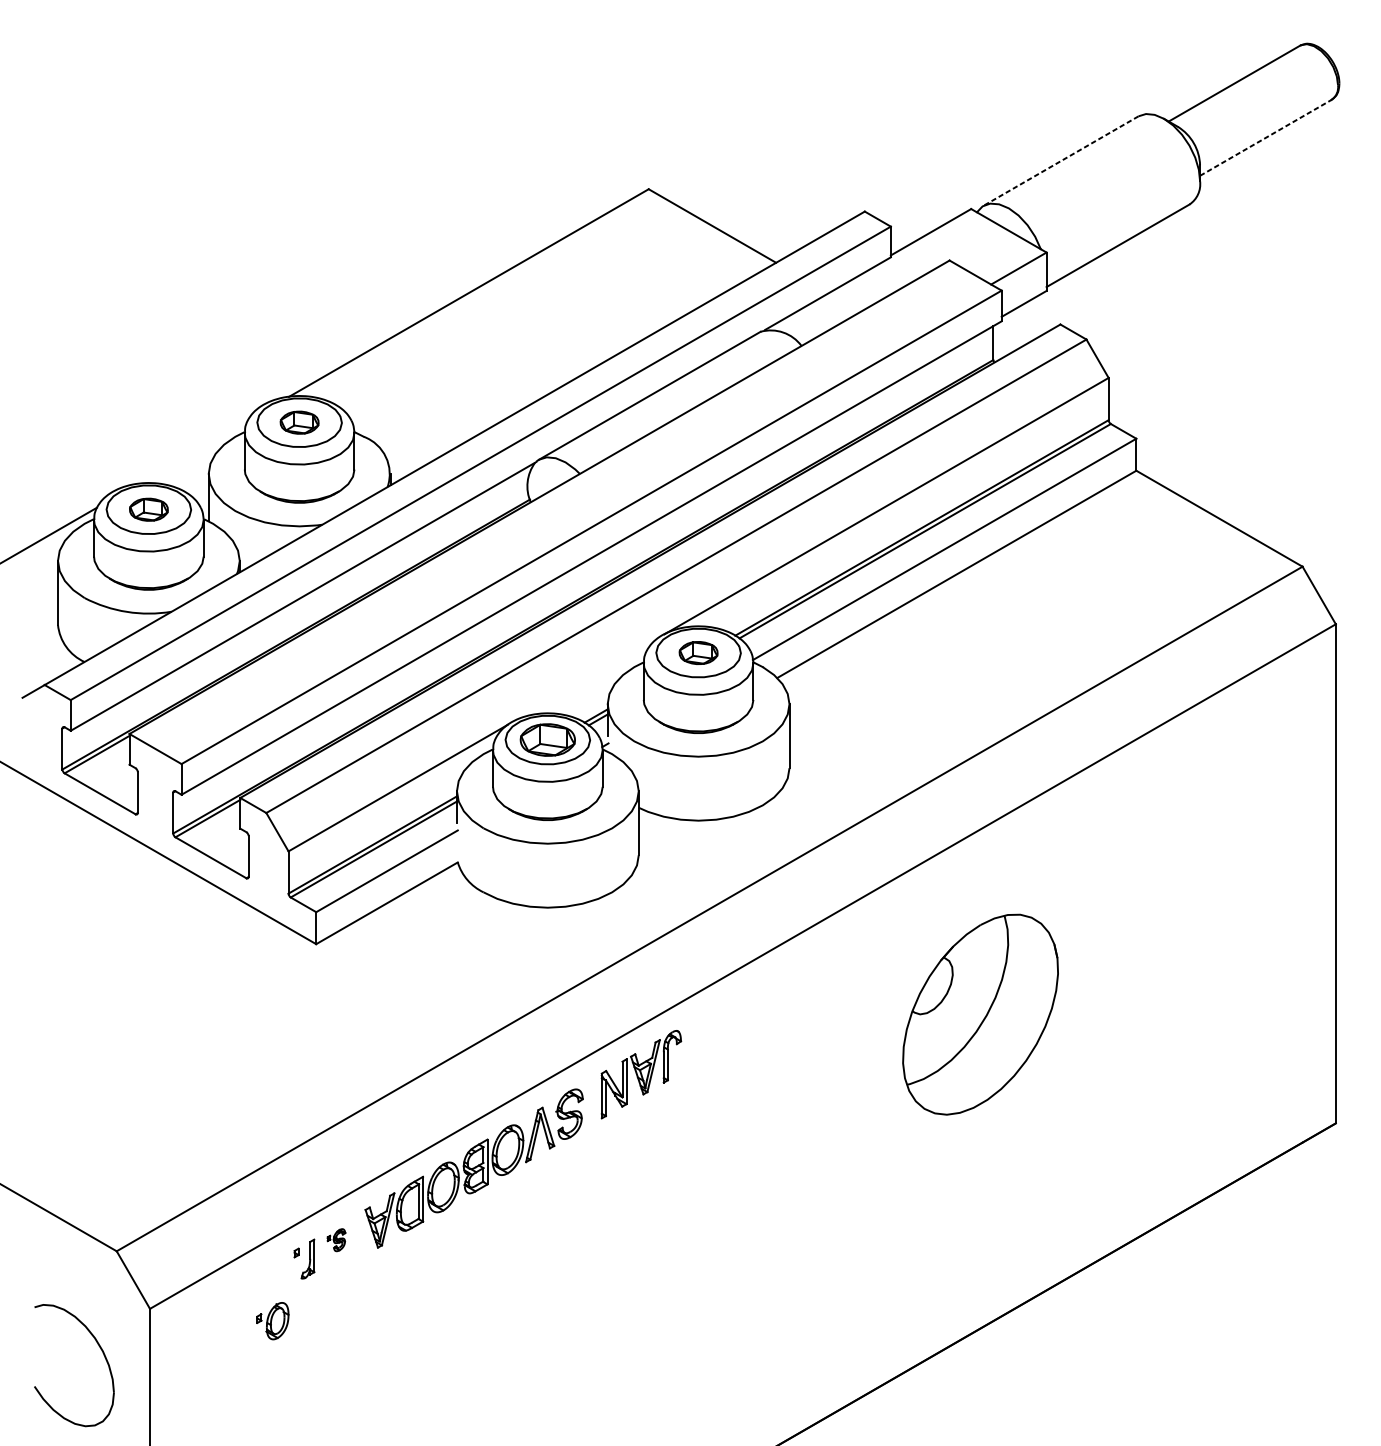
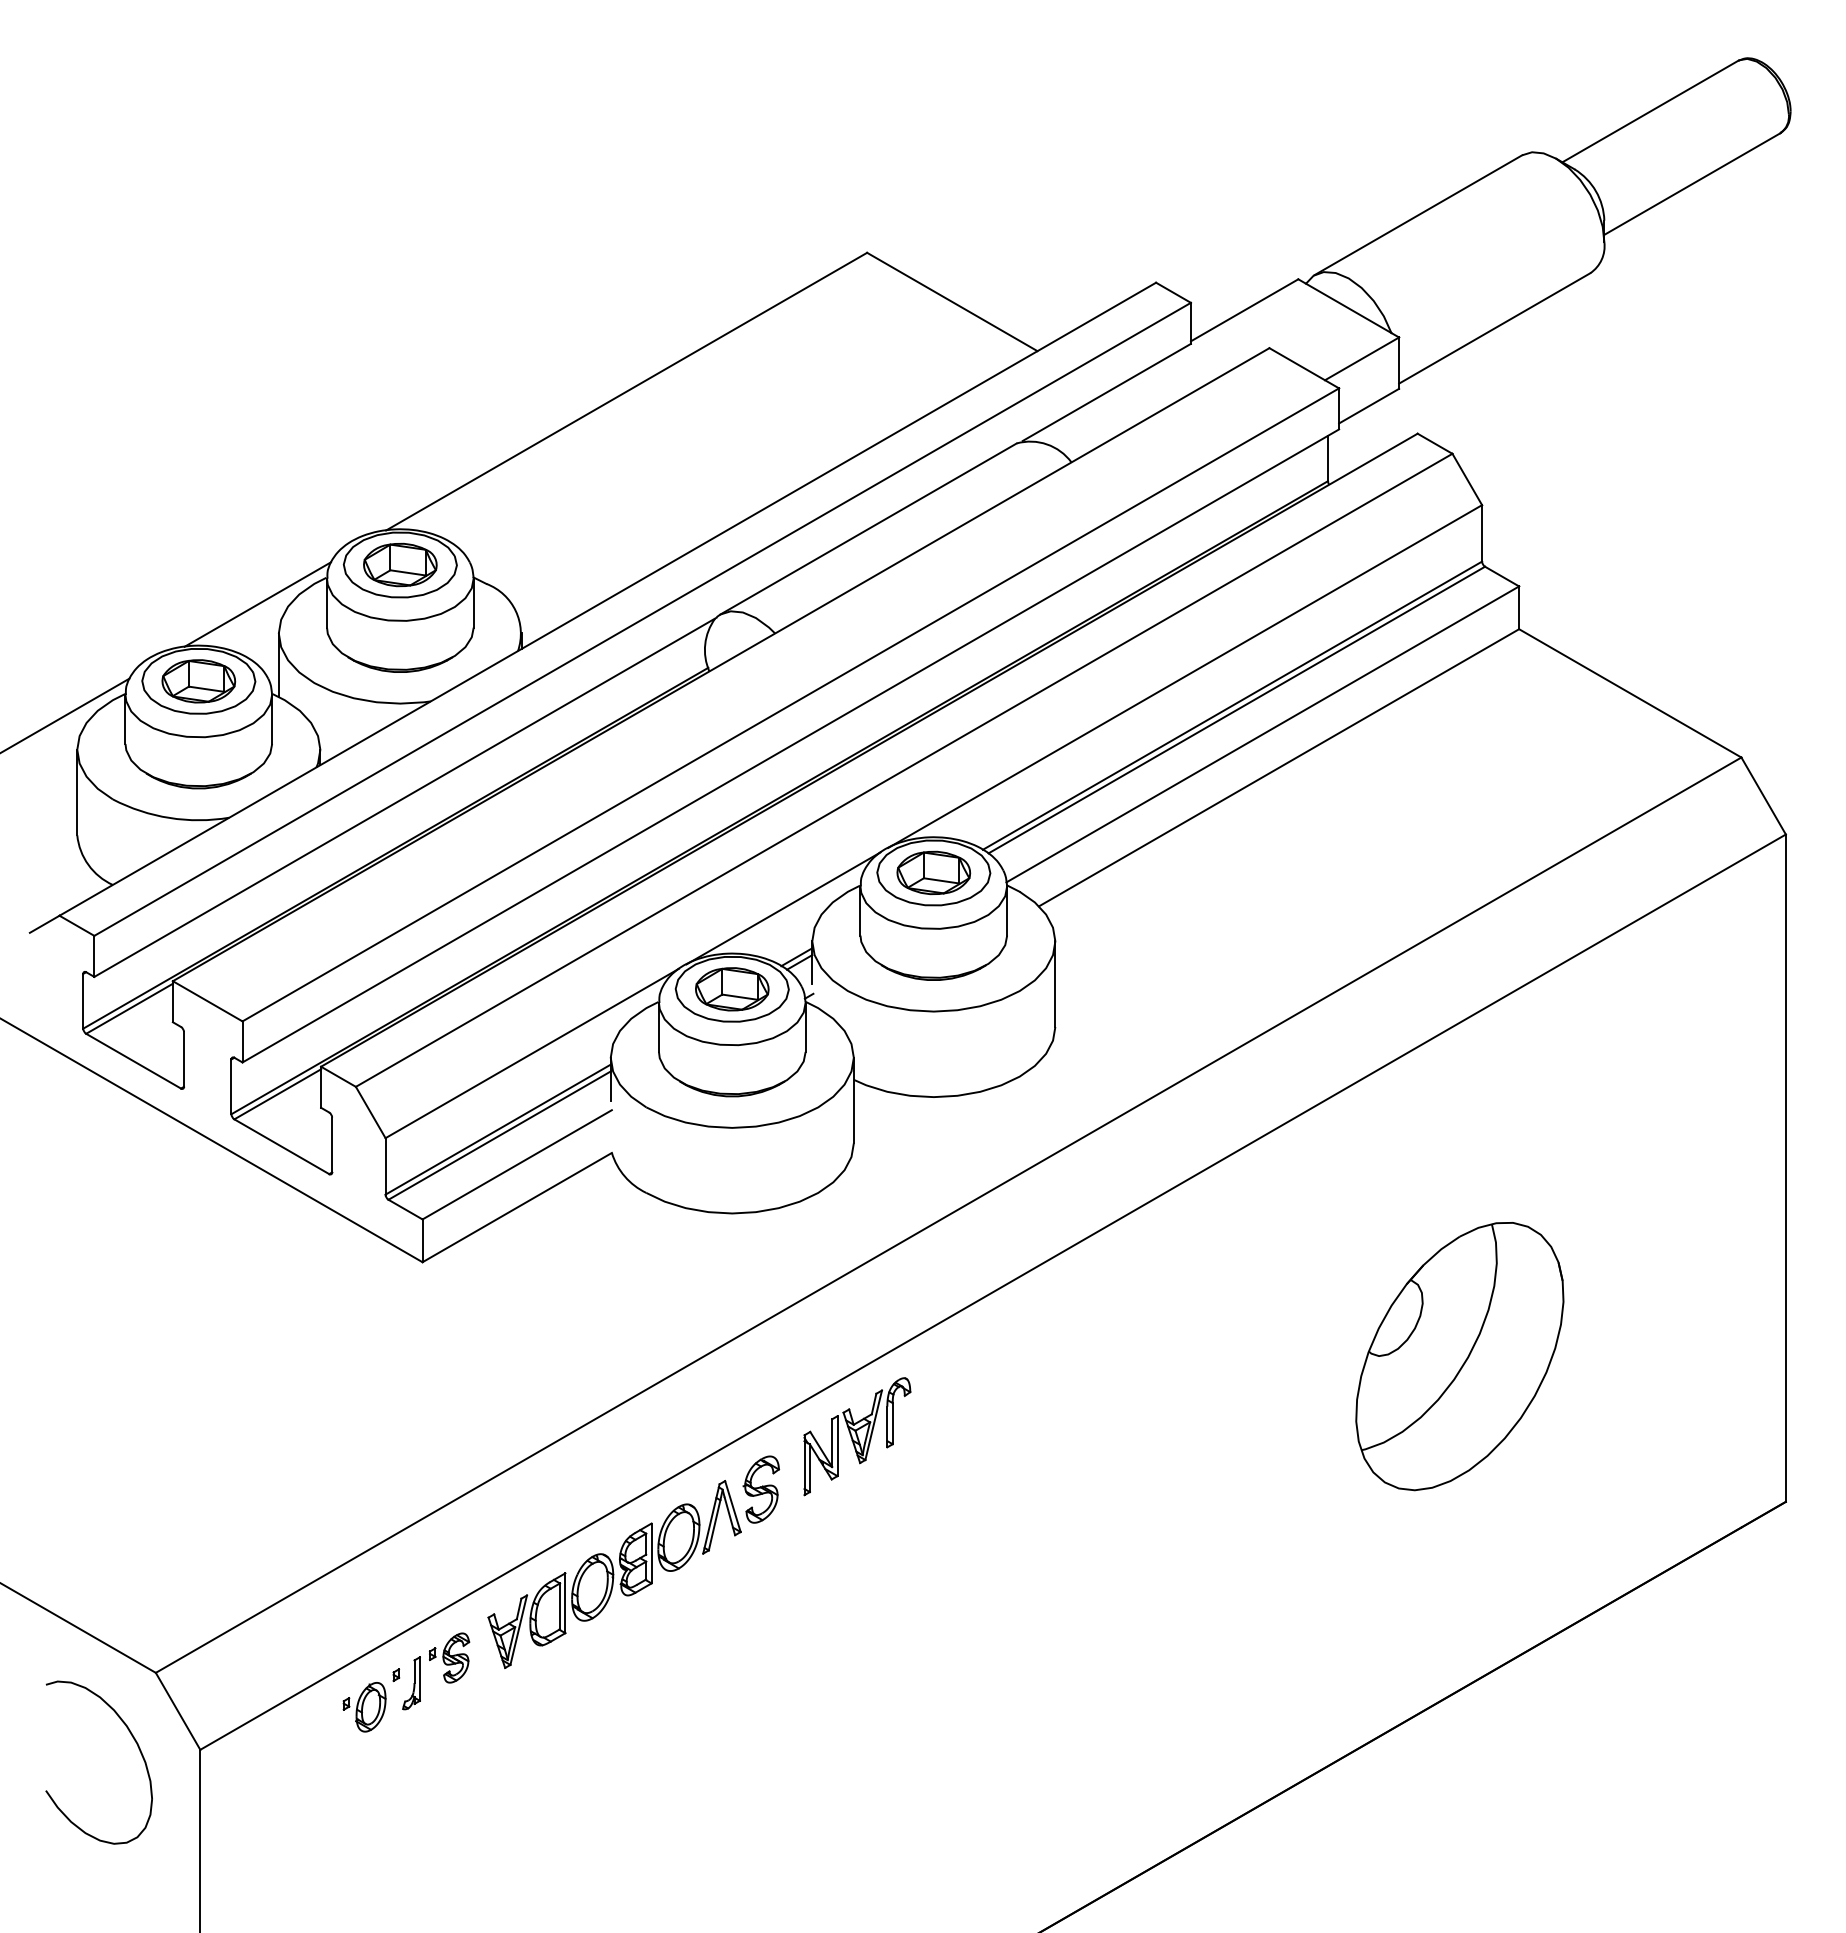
line: (1266, 137) -> (1692, 183), dashed -> solid
line: (1061, 161) -> (1418, 215), dashed -> solid
part: (299, 422) -> (400, 564), size x1.43
line: (192, 452) -> (257, 604), added
part: (148, 509) -> (198, 681), size x1.43
part: (698, 652) -> (933, 872), size x1.43
line: (586, 679) -> (783, 908), added
part: (980, 1014) -> (1459, 1356), moved
part: (336, 1239) -> (449, 1657), size x1.67
part: (272, 1321) -> (364, 1707), moved
part: (100, 1348) -> (133, 1739), moved

